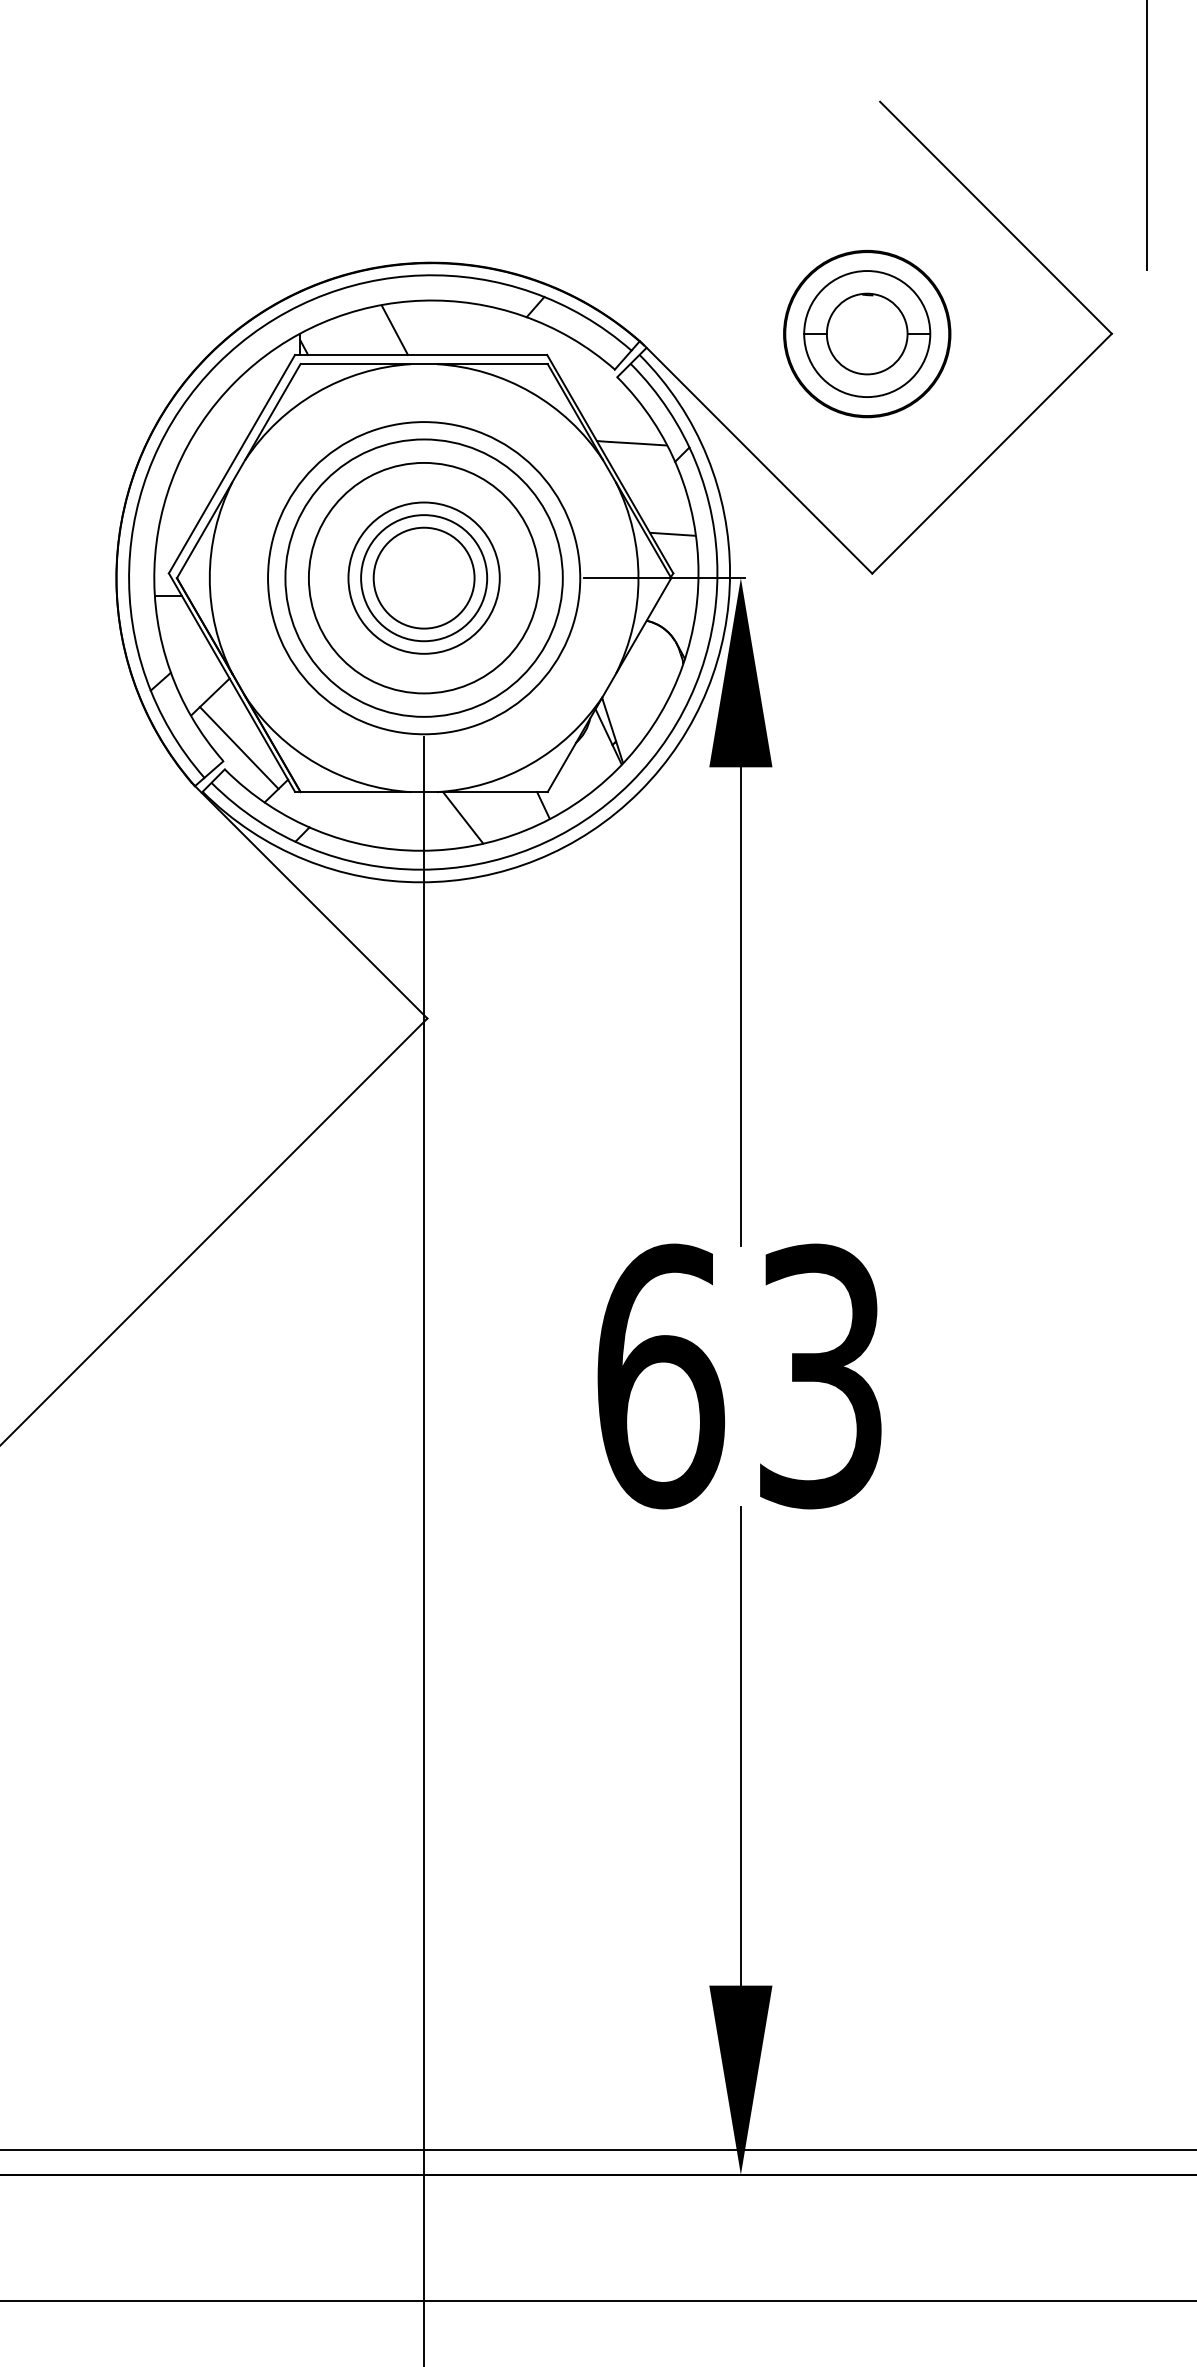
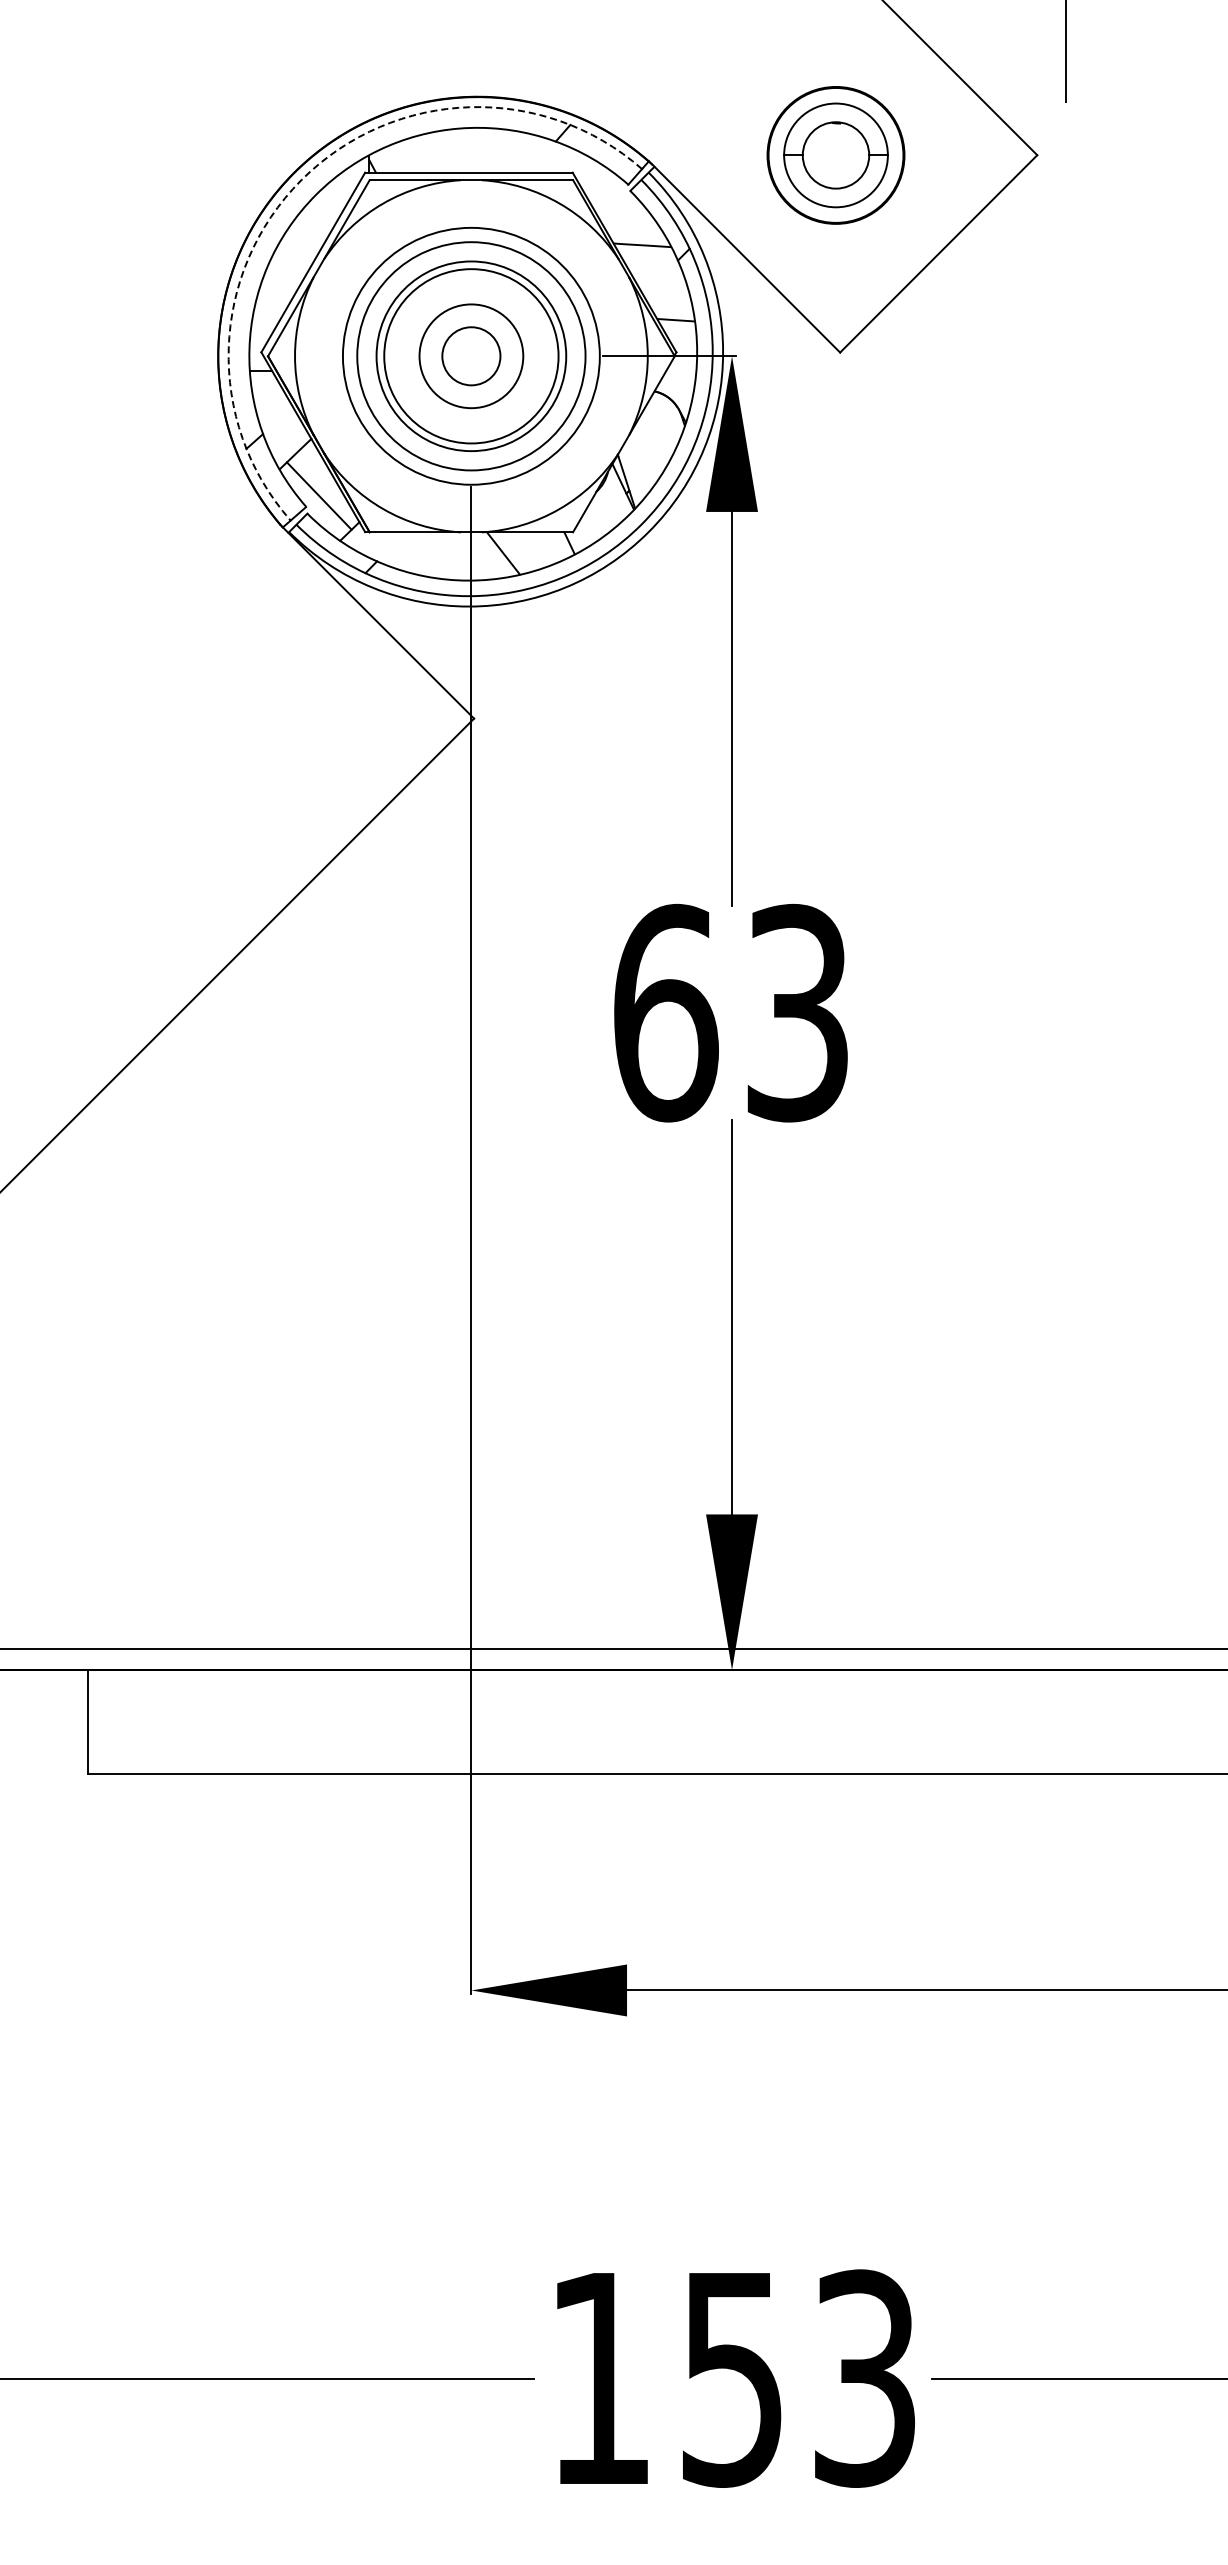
line: (395, 329) -> (447, 151), removed
arc: (217, 364) -> (301, 180), solid -> dashed
circle: (423, 577) -> (470, 355), size x0.7
circle: (424, 578) -> (471, 356), size x1.4

